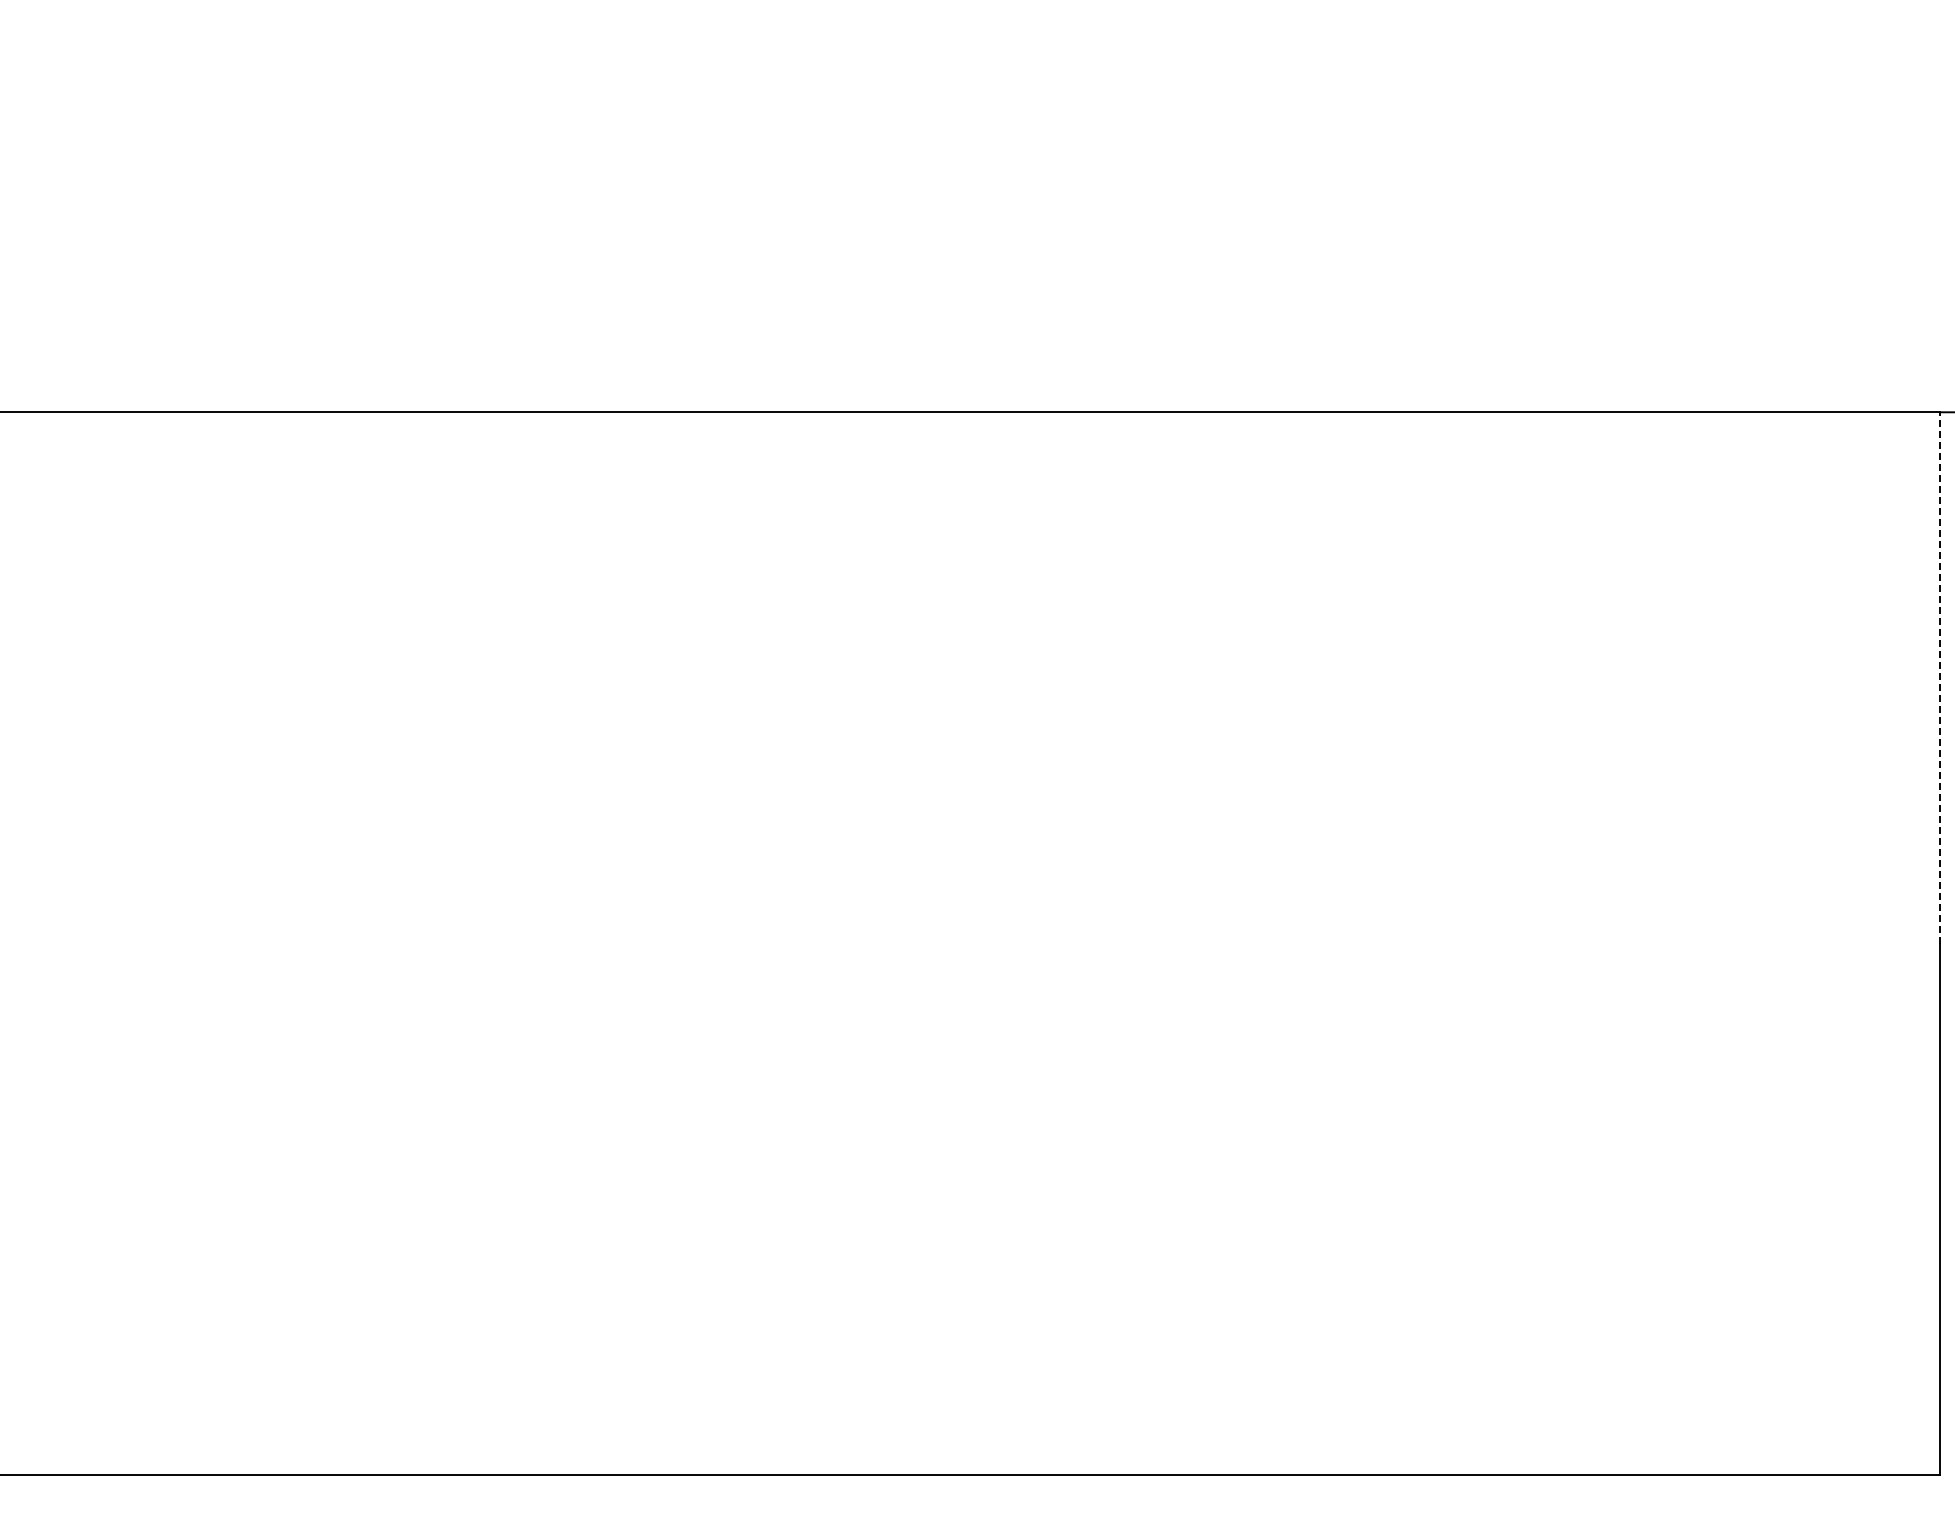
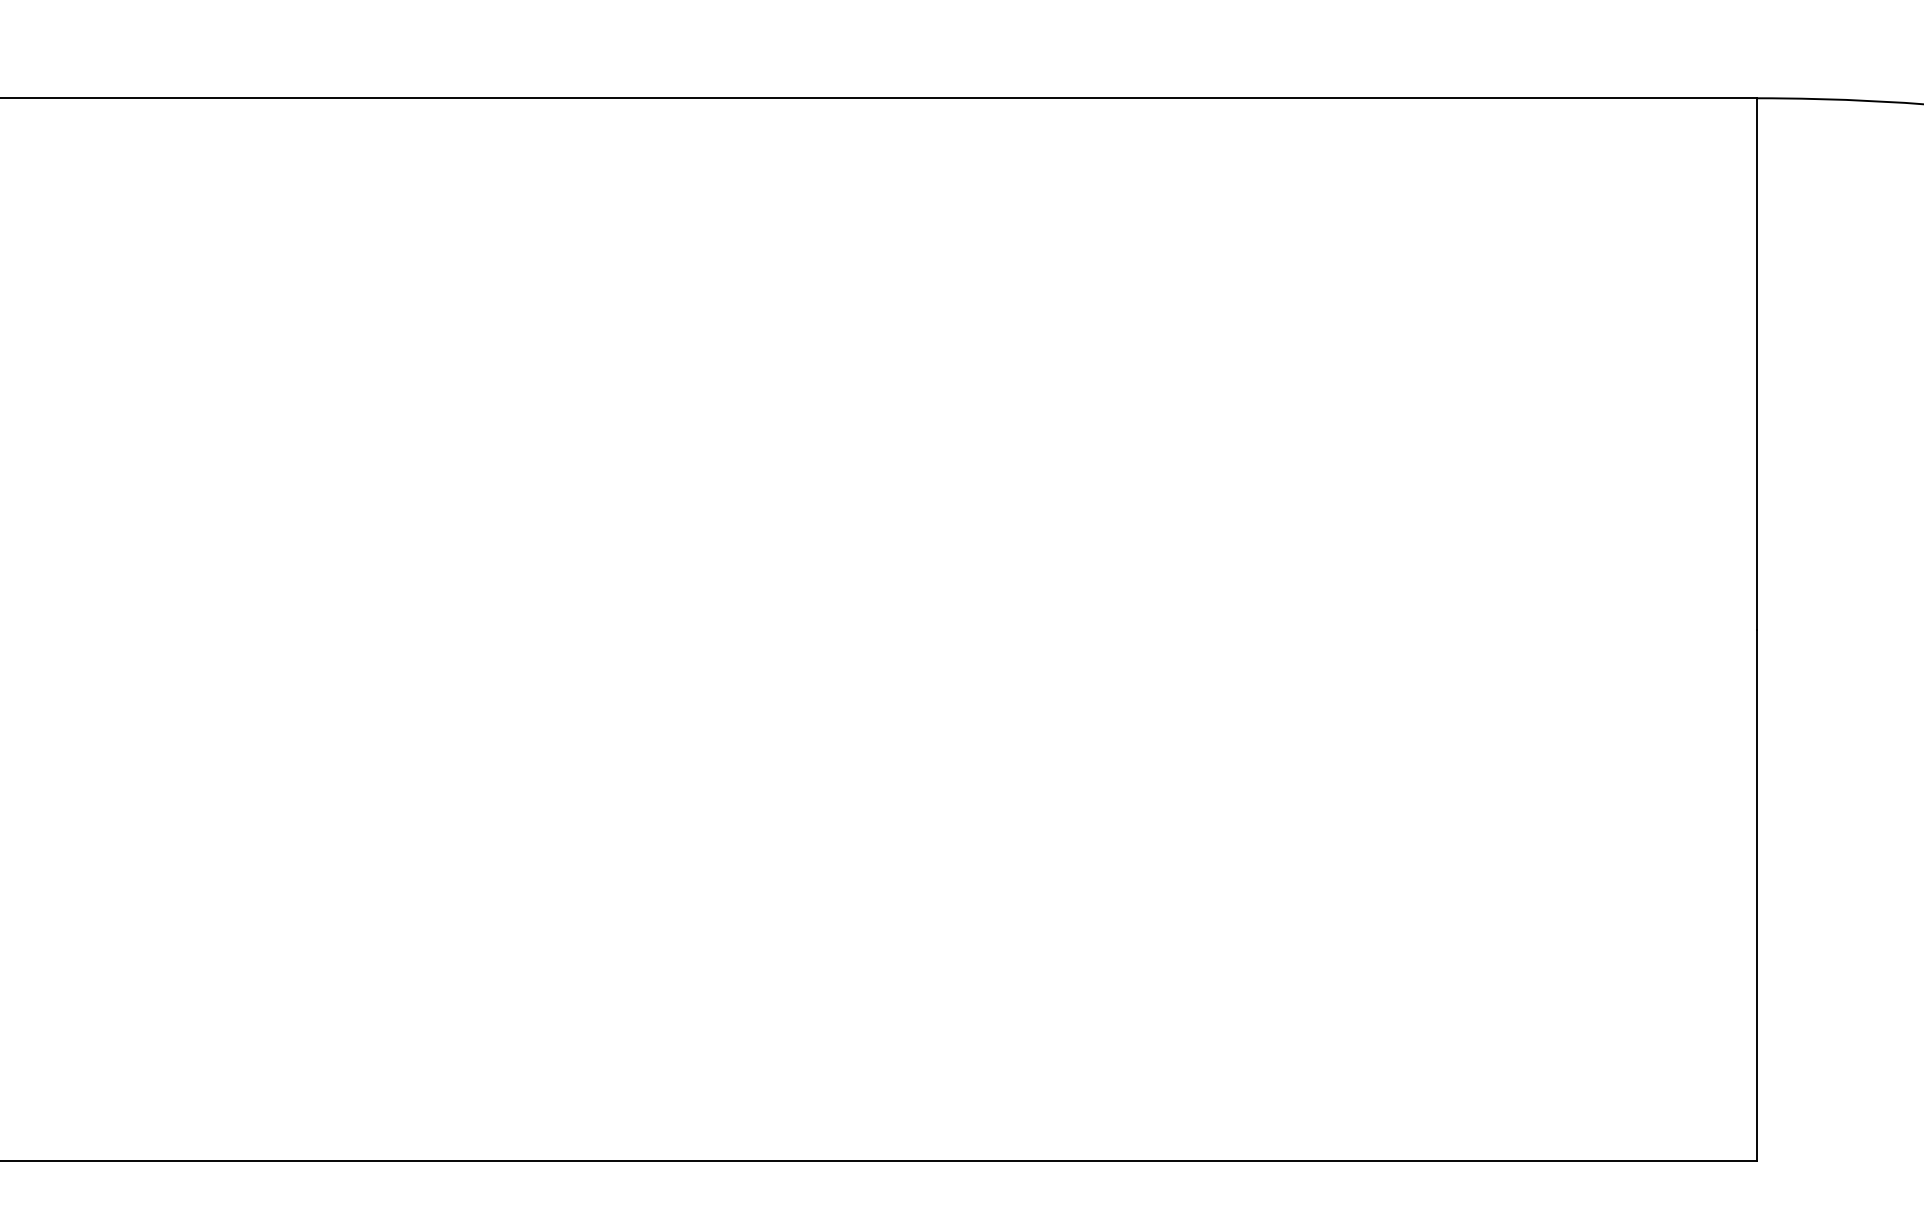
line: (1940, 678) -> (1757, 364), dashed -> solid

